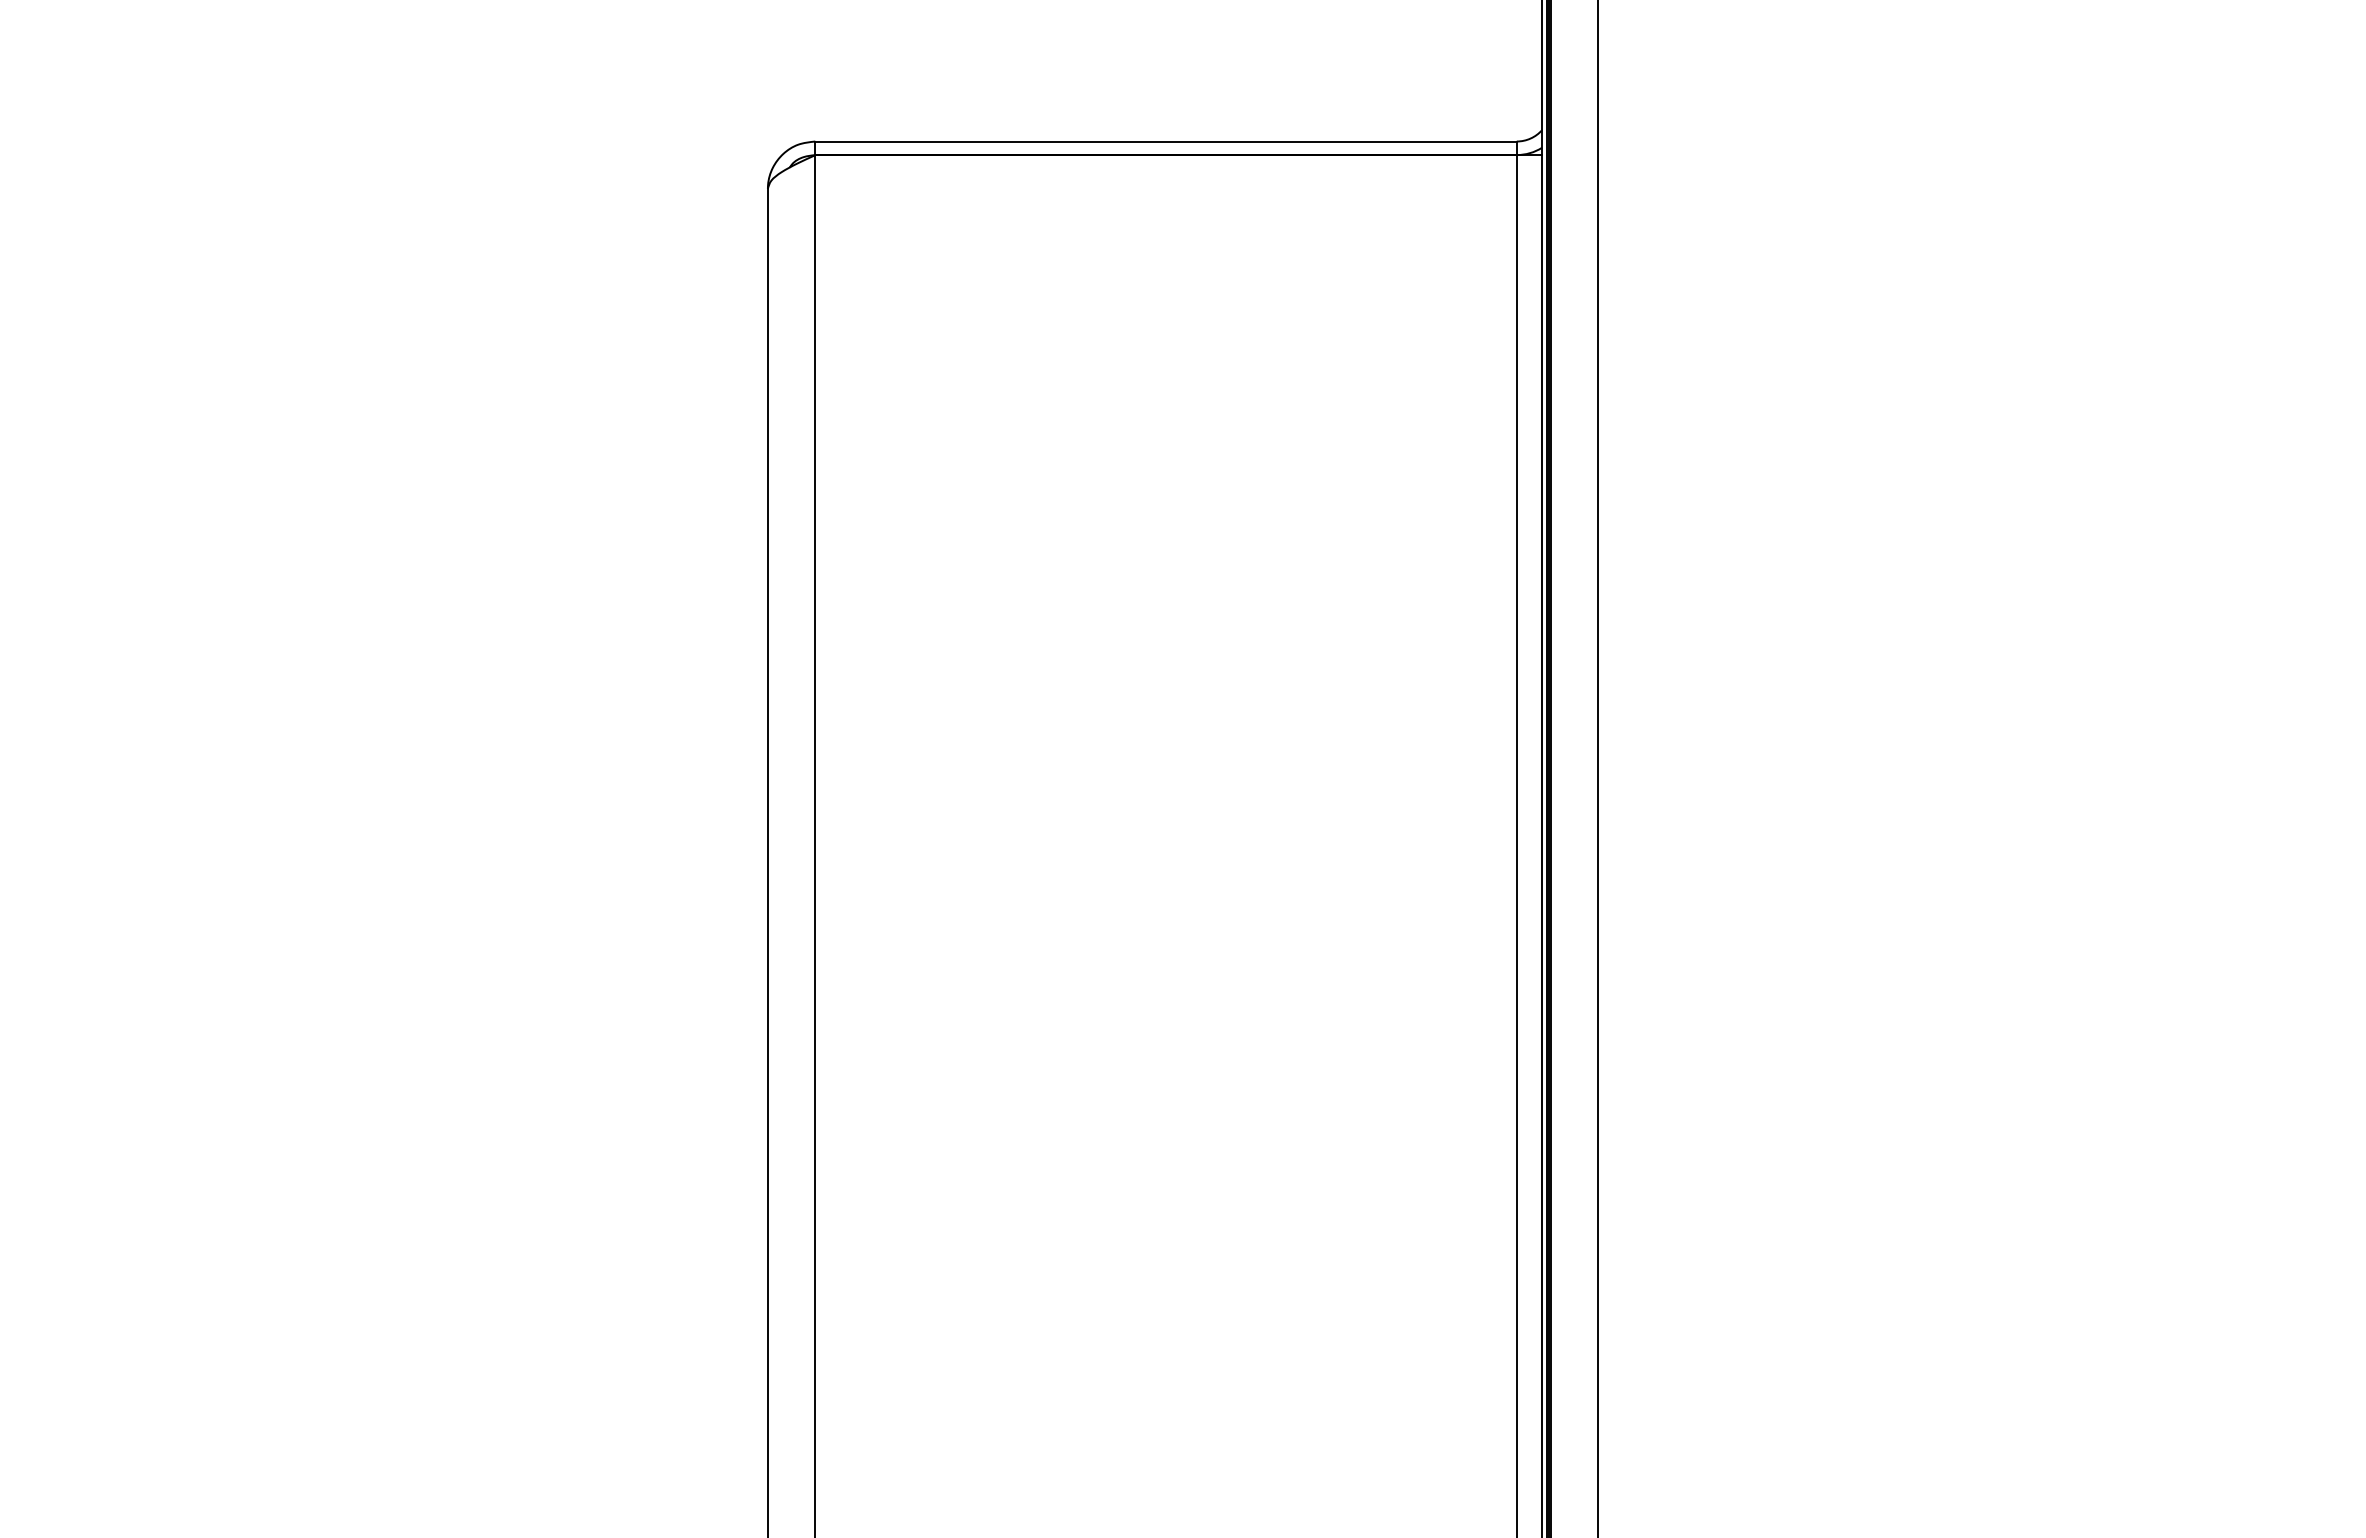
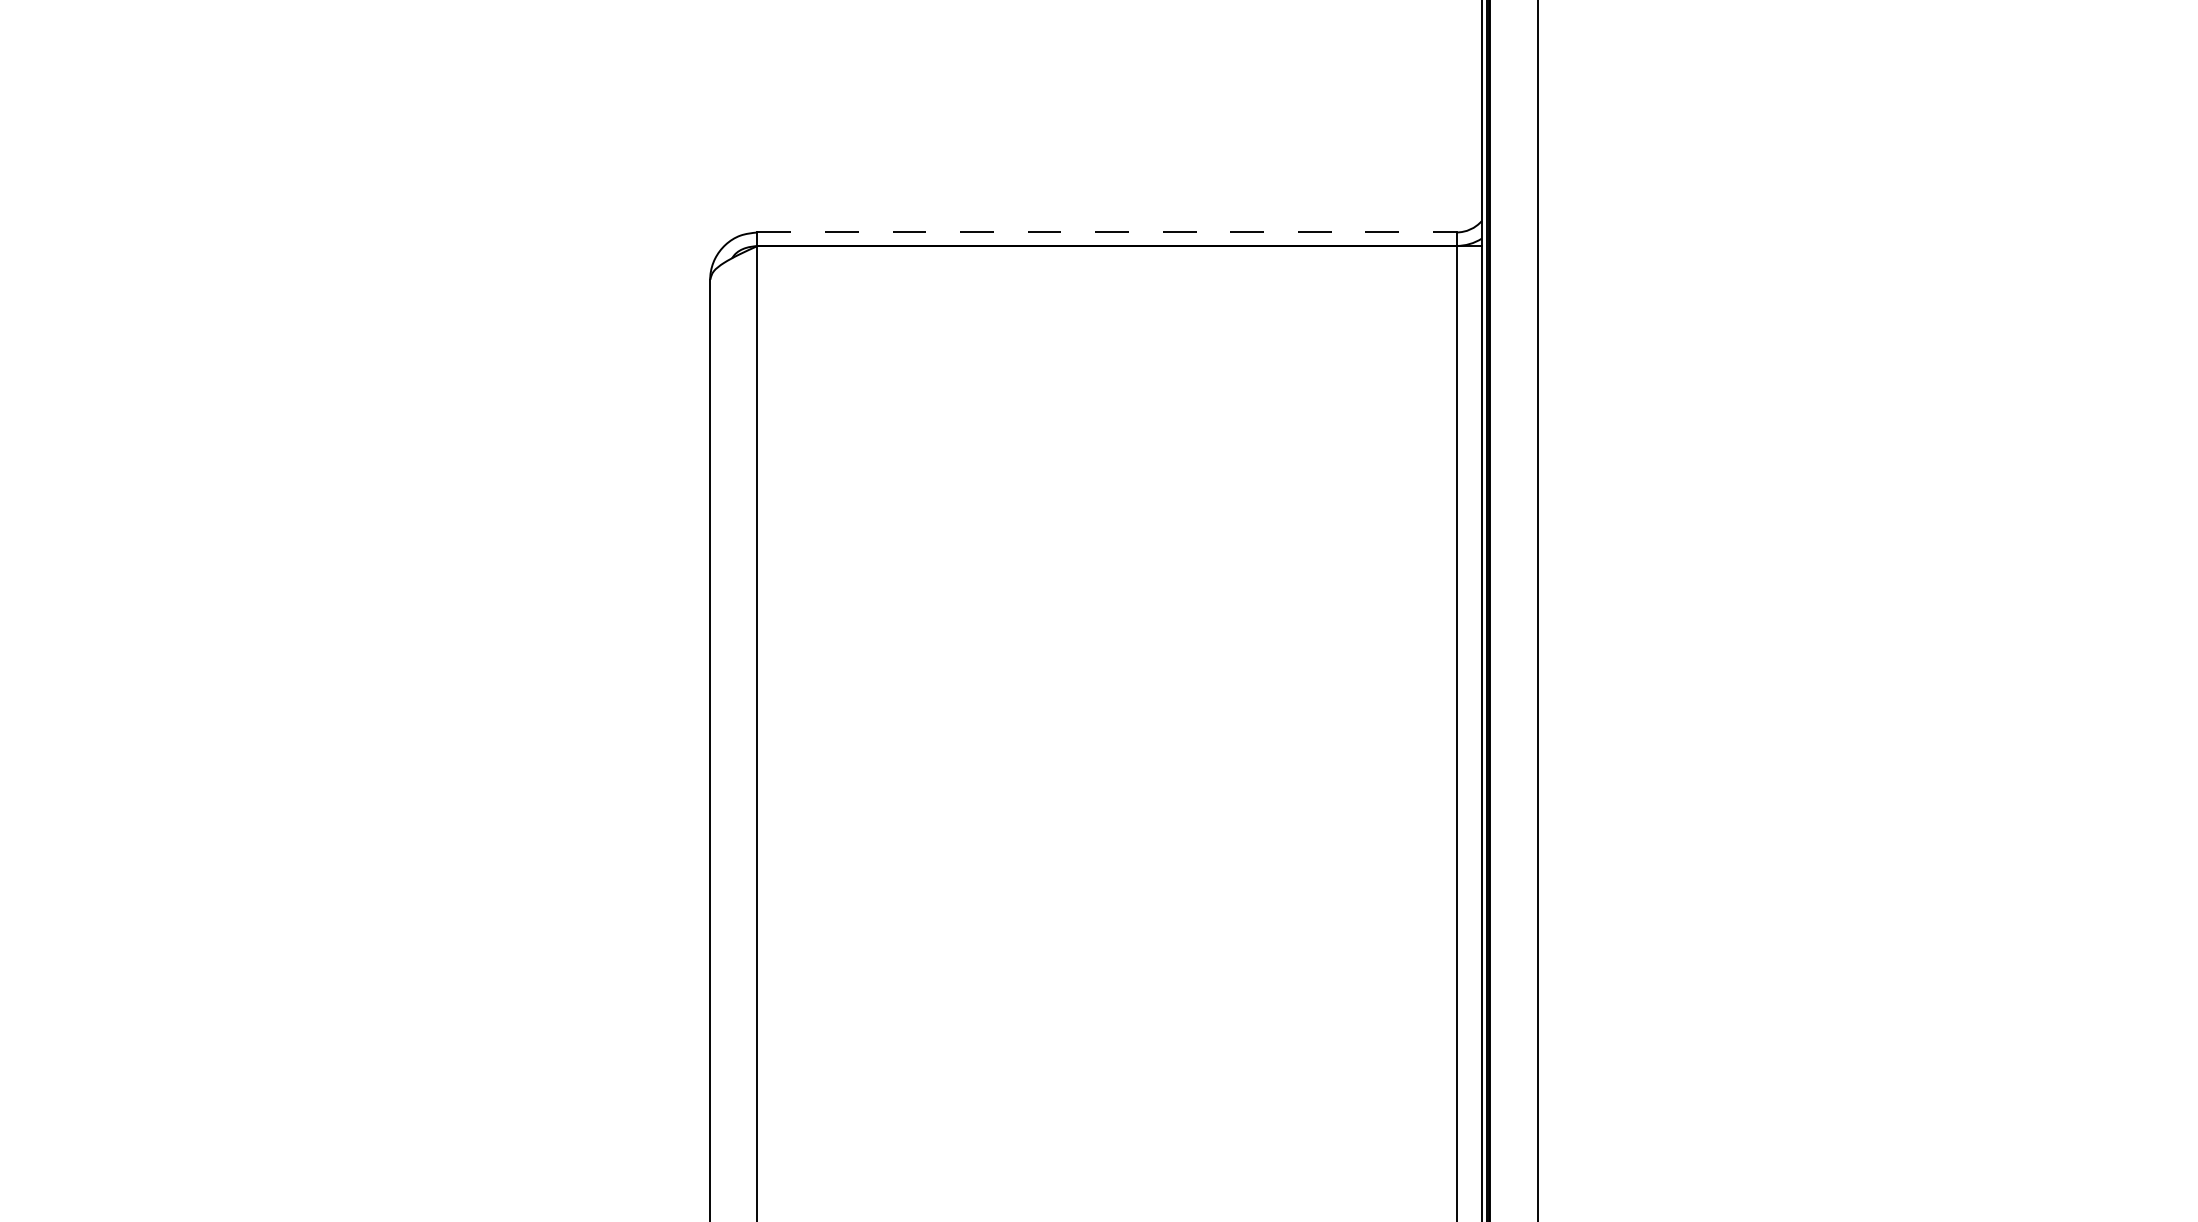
line: (1166, 141) -> (1107, 232), solid -> dashed

